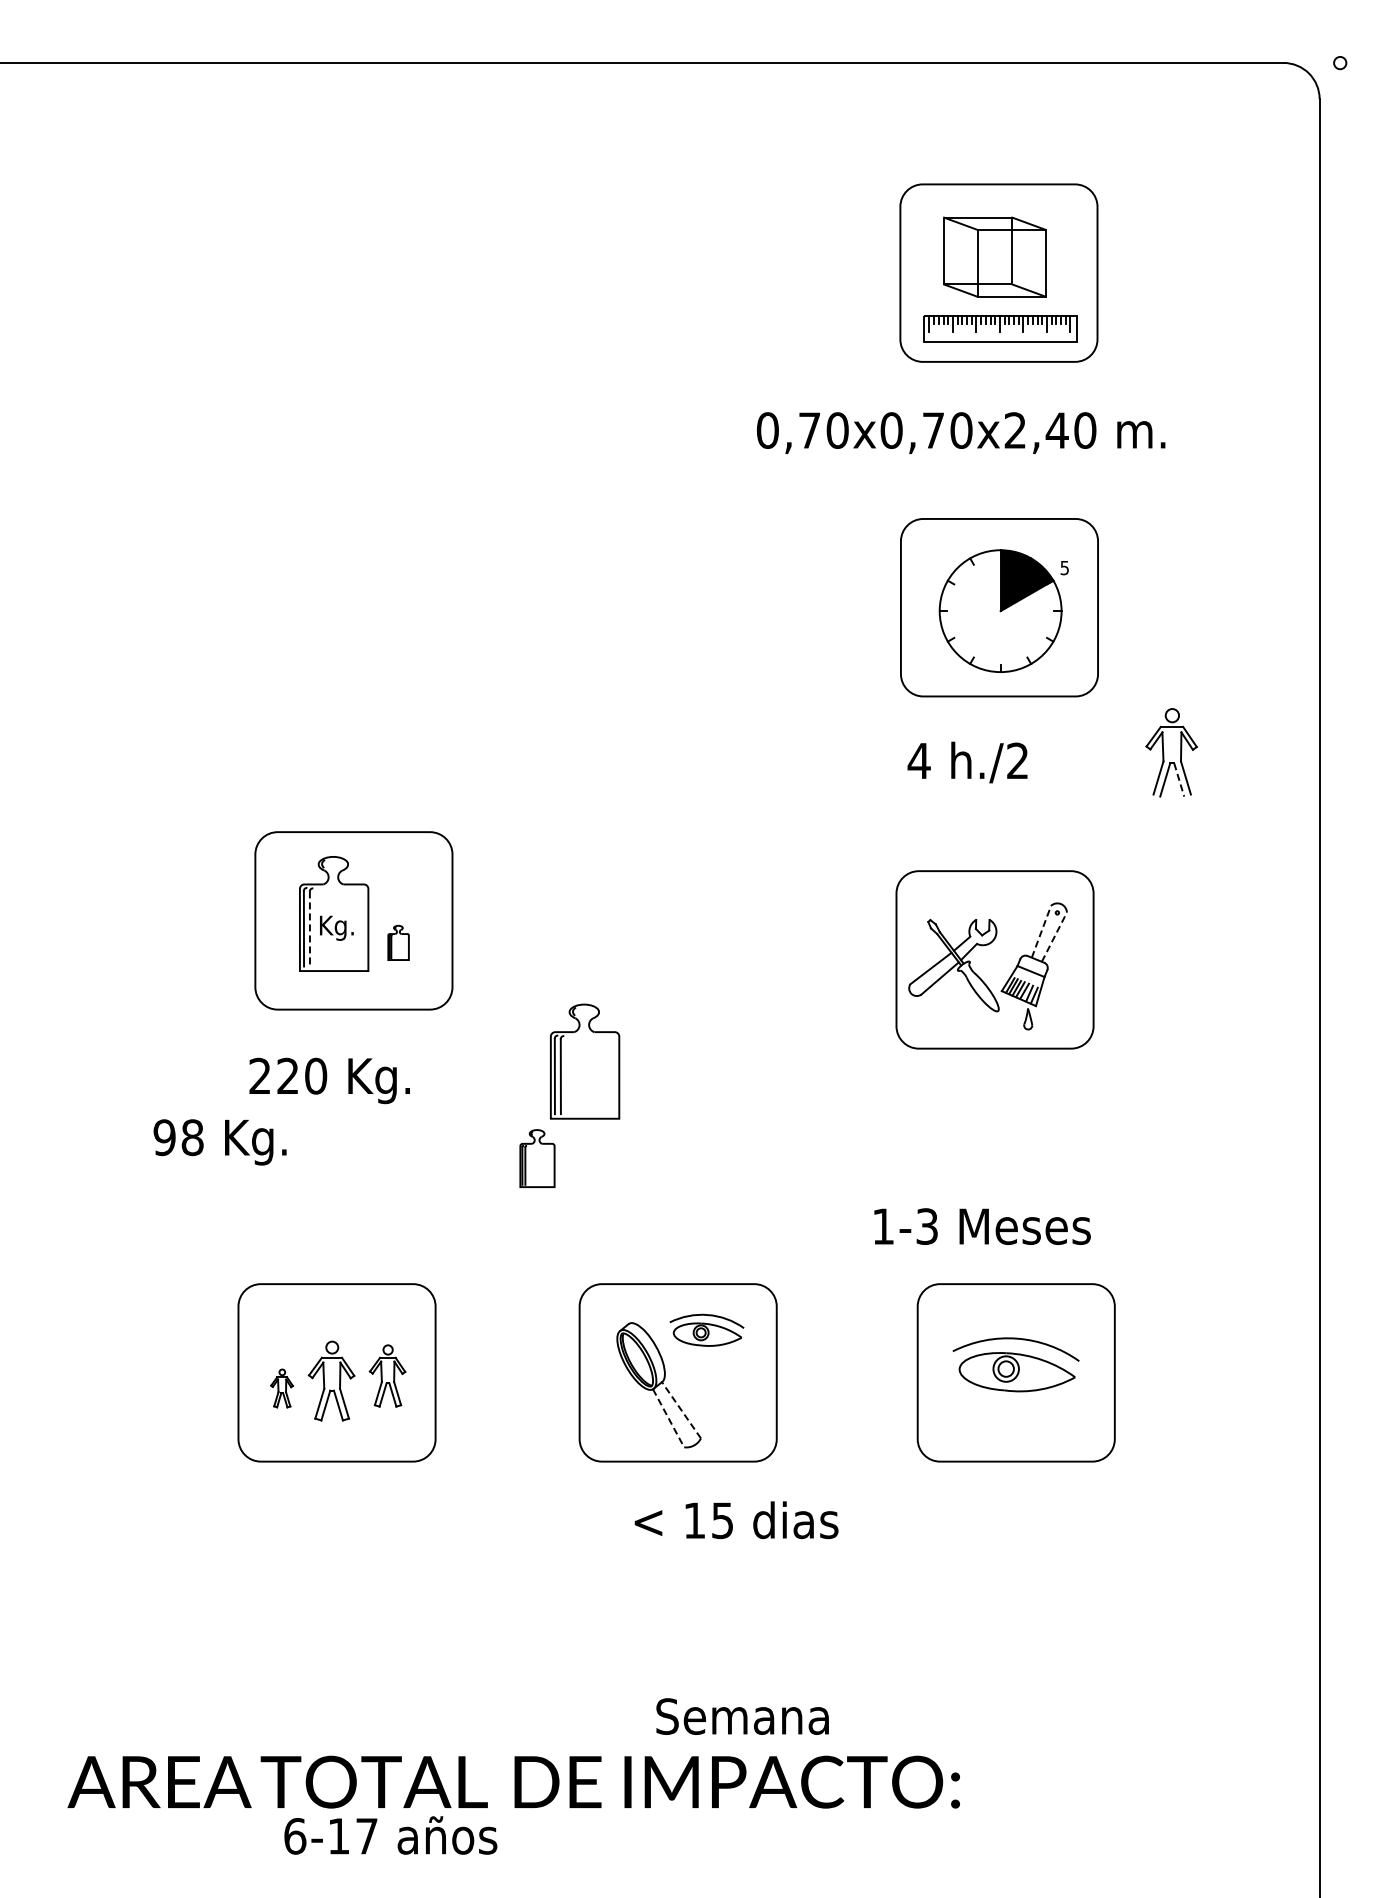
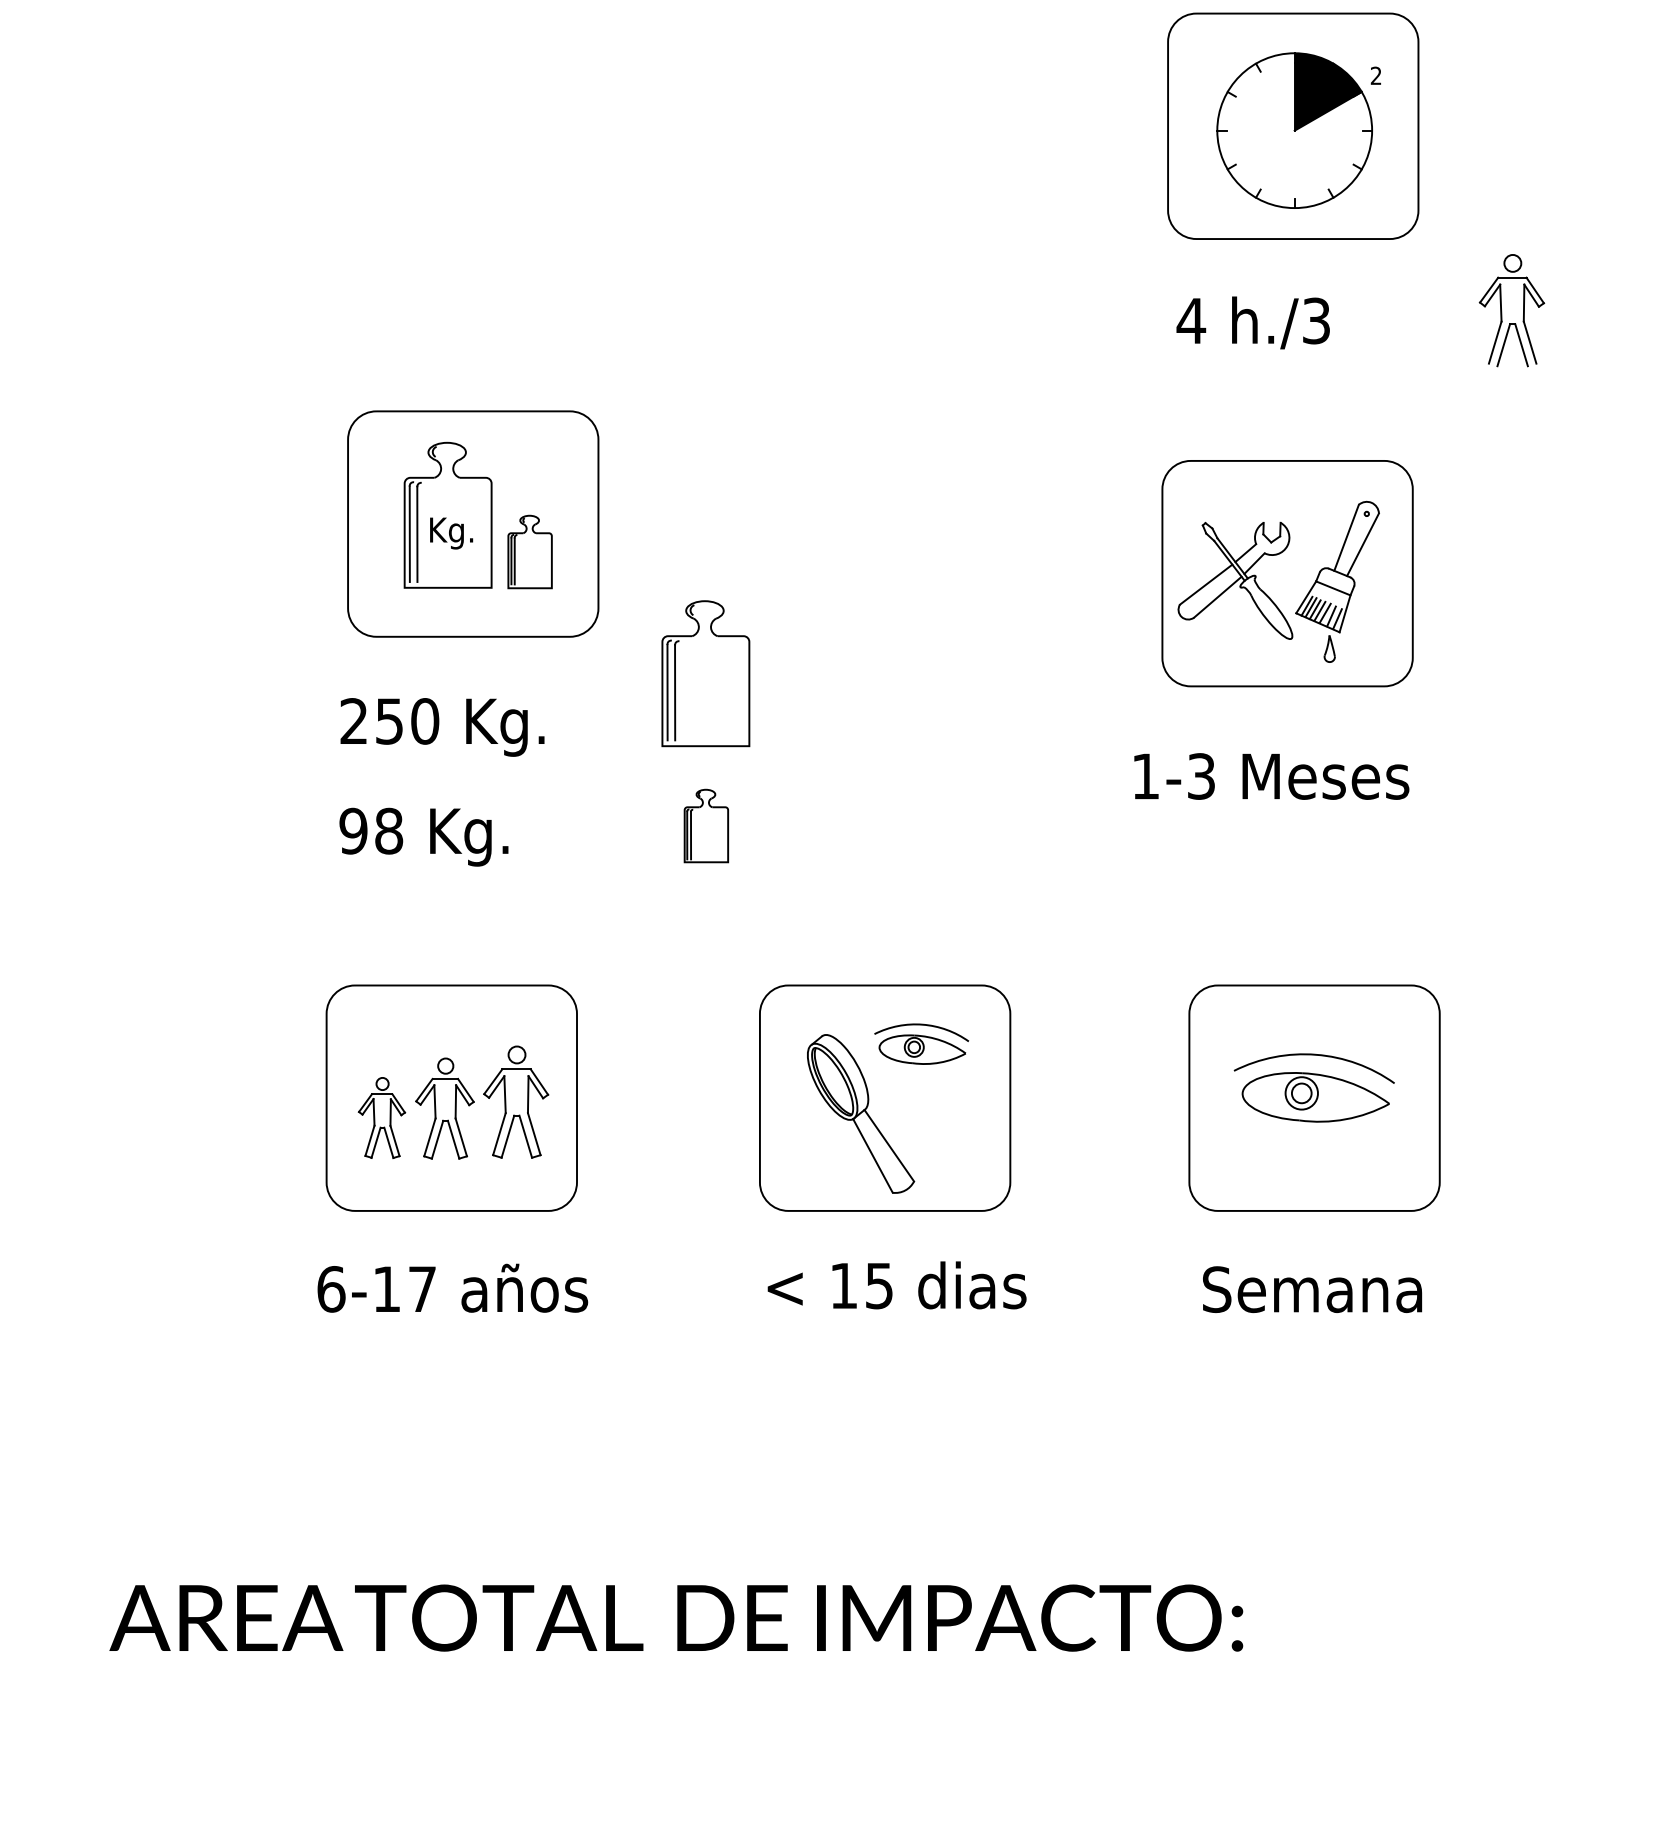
text: (1064, 567) -> (1375, 75), 5 -> 2
text: (1017, 760) -> (1316, 320), h./2 -> h./3
line: (1179, 780) -> (1521, 345), dashed -> solid
line: (309, 928) -> (416, 533), dashed -> solid
line: (1041, 931) -> (1346, 537), dashed -> solid
line: (1054, 937) -> (1363, 545), dashed -> solid
part: (398, 942) -> (529, 551), size x1.67
part: (585, 1061) -> (706, 673), moved
text: (287, 1075) -> (388, 720), 220 -> 250
text: (219, 1142) -> (423, 837), moved
text: (982, 1226) -> (1271, 776), moved
part: (387, 1375) -> (515, 1101), size x1.43
part: (281, 1388) -> (381, 1118), size x1.67
line: (681, 1409) -> (889, 1144), dashed -> solid
line: (668, 1418) -> (872, 1156), dashed -> solid
text: (736, 1520) -> (896, 1285), moved
text: (742, 1716) -> (1312, 1289), moved
text: (390, 1835) -> (452, 1288), moved

